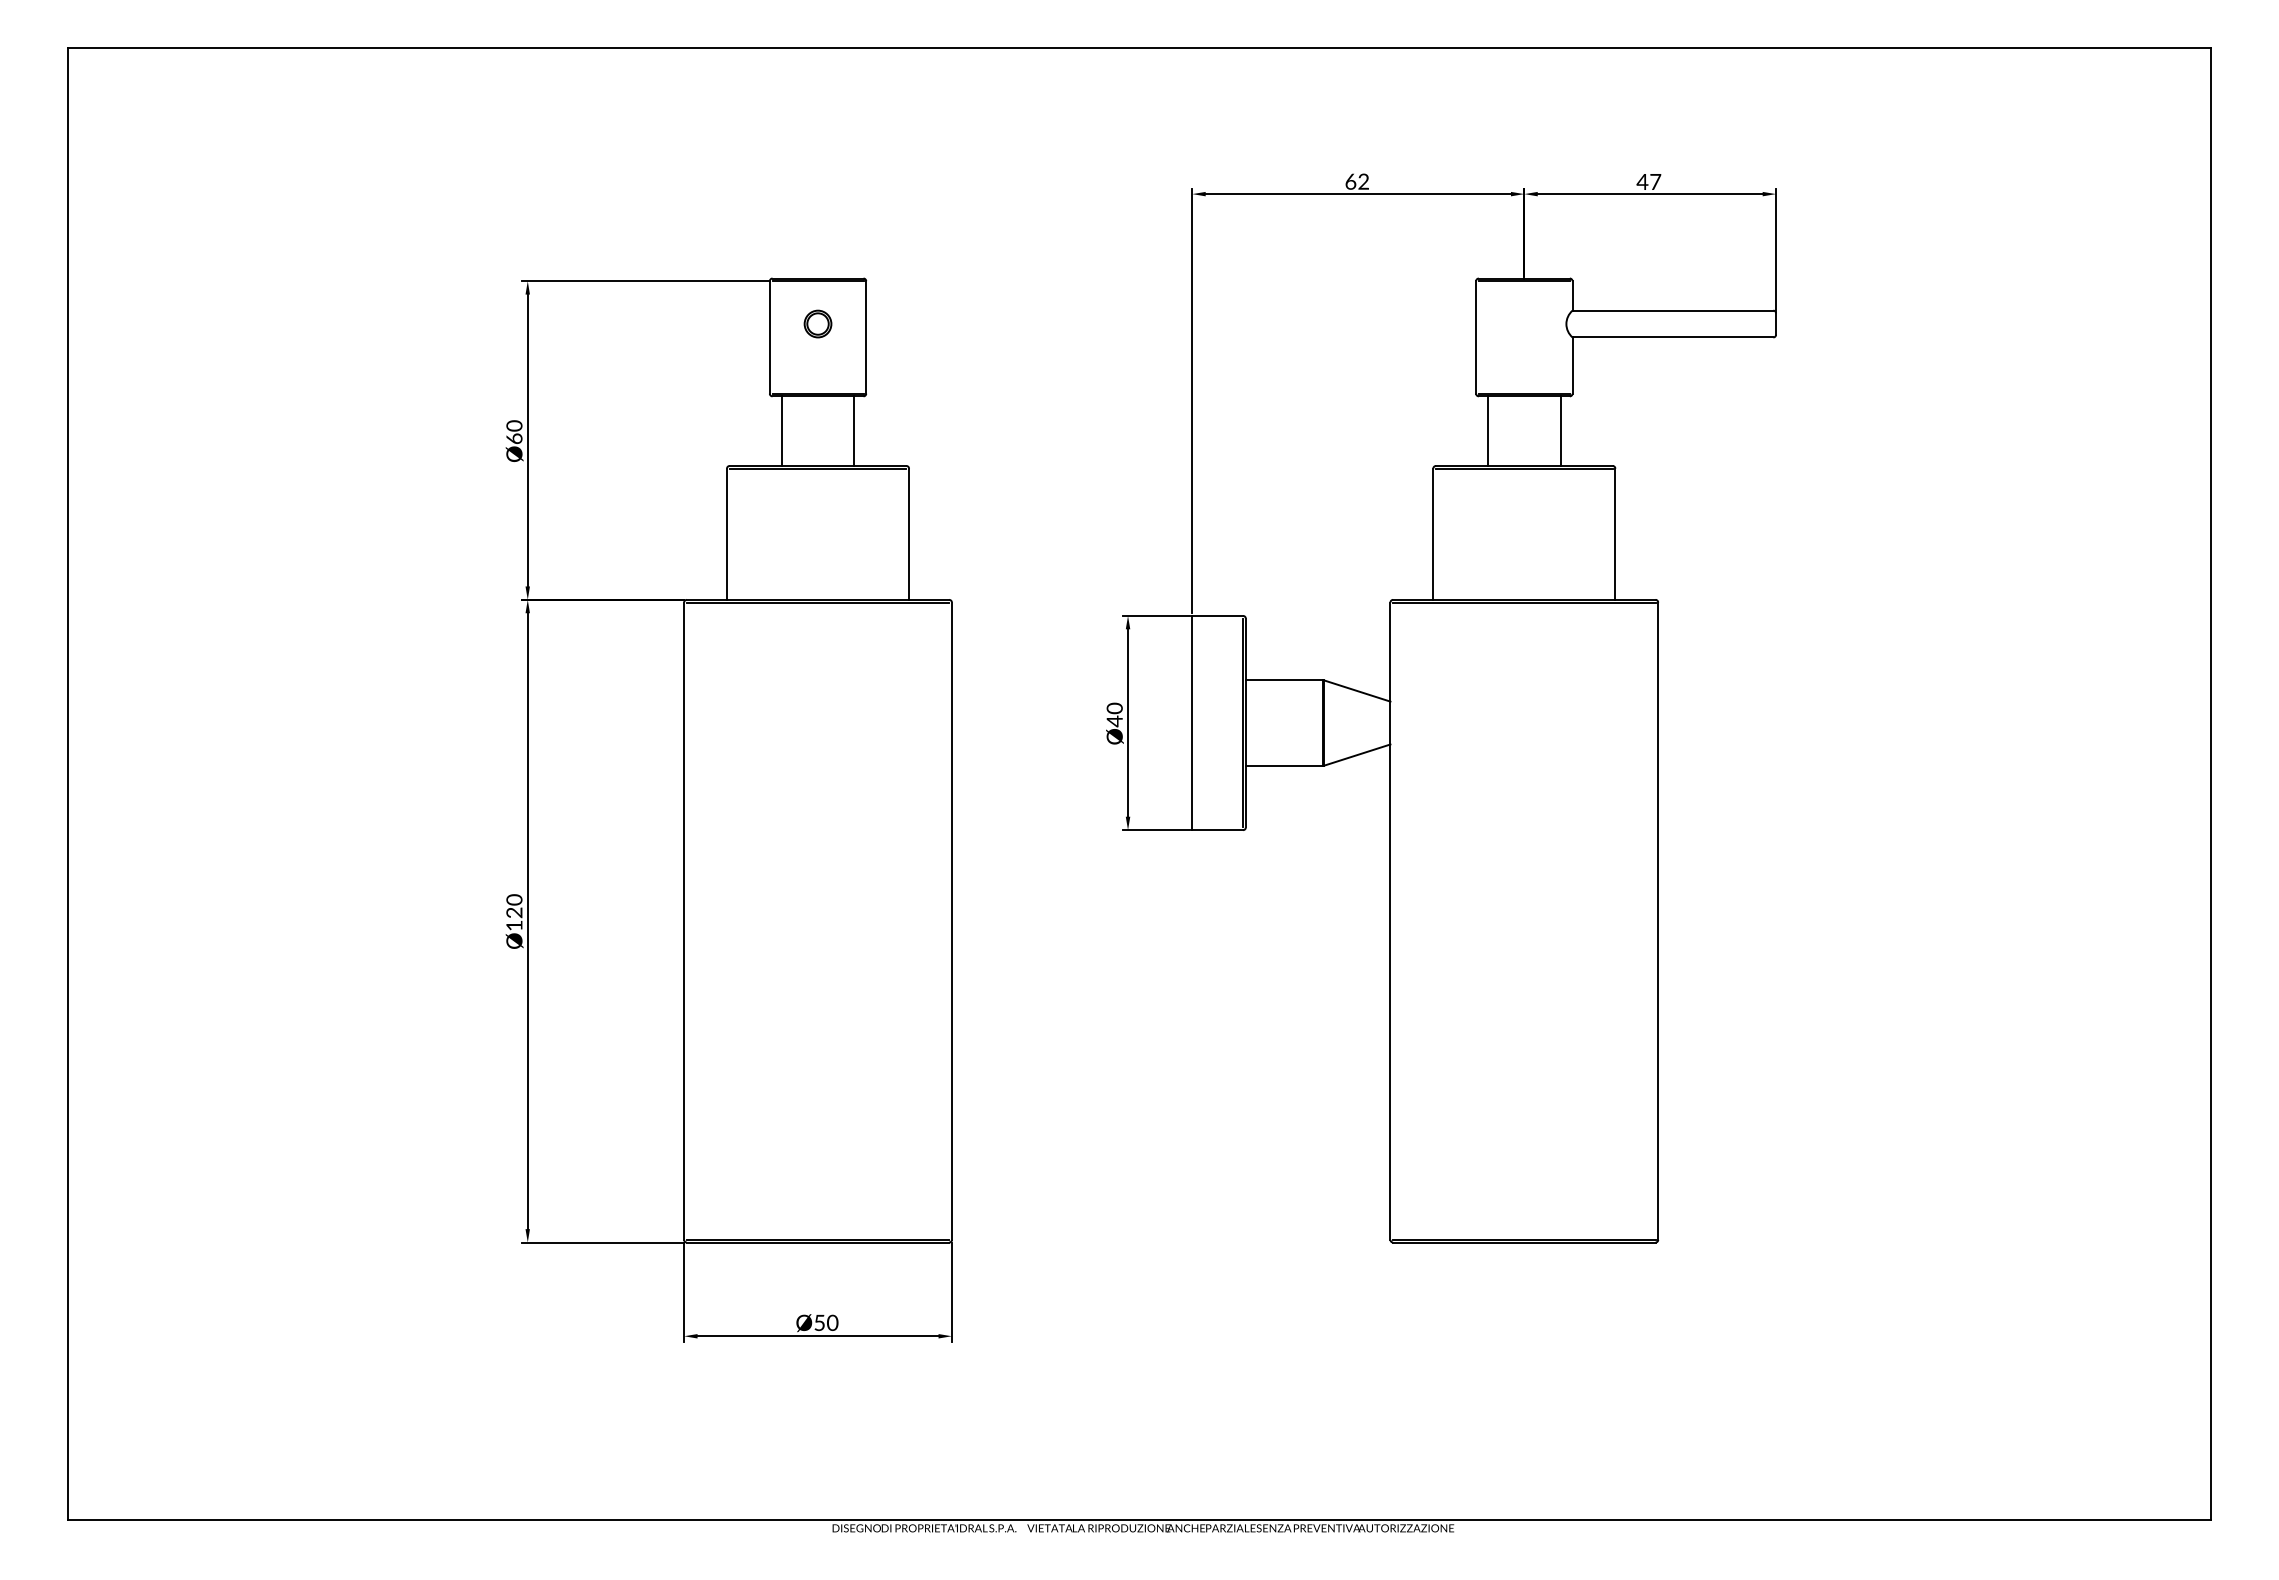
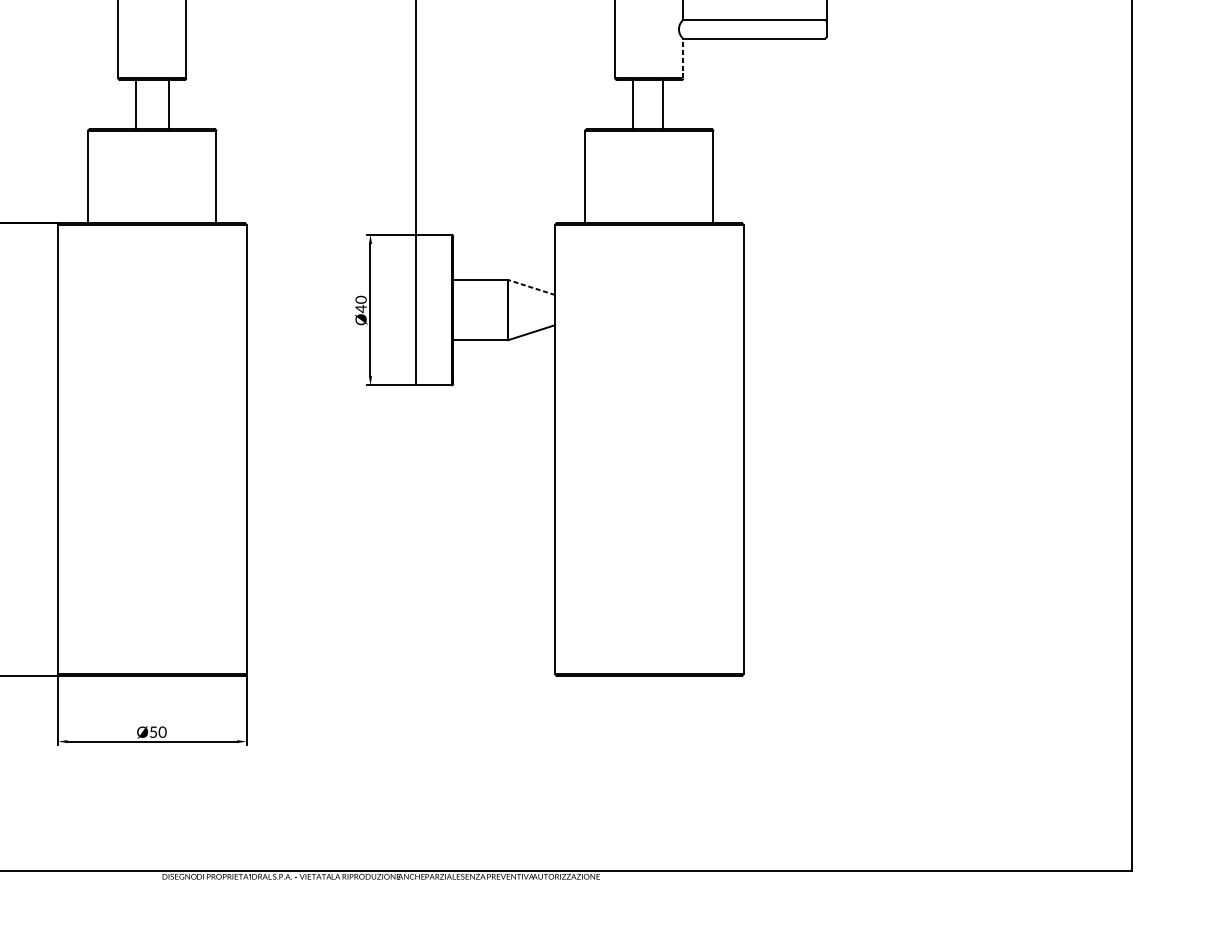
part: (817, 323) -> (151, 28), removed
line: (1572, 365) -> (683, 58), solid -> dashed
line: (781, 430) -> (168, 104), moved
line: (854, 430) -> (136, 104), moved
line: (1488, 430) -> (662, 104), moved
line: (1560, 430) -> (632, 104), moved
line: (1357, 690) -> (531, 287), solid -> dashed

